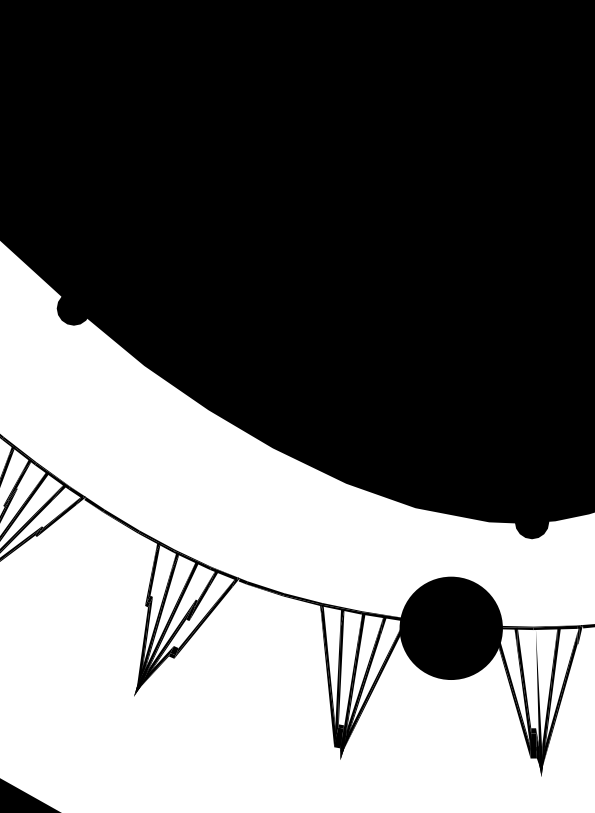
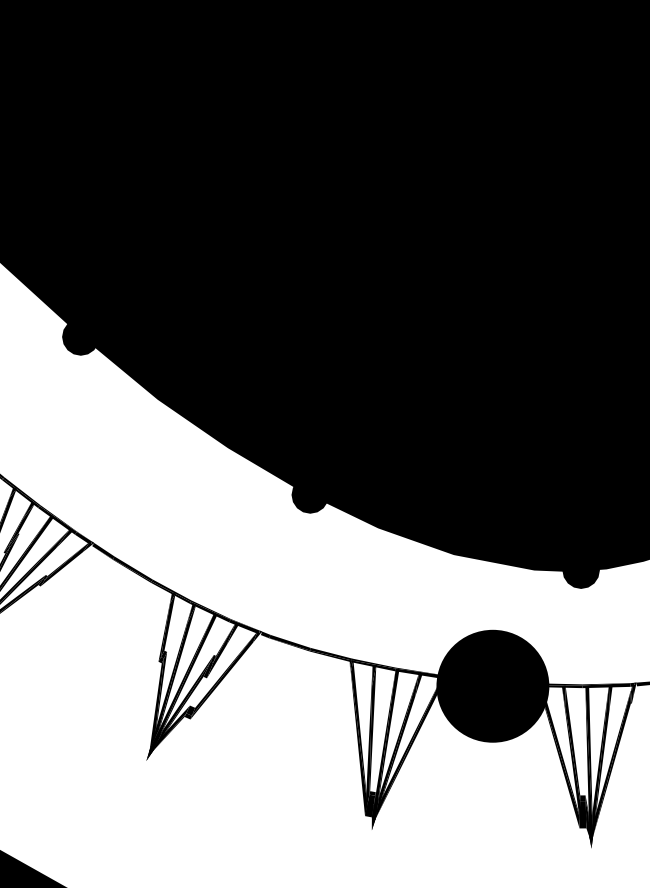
fill: (284, 452) -> (310, 494), added
fill: (539, 697) -> (589, 761), added

